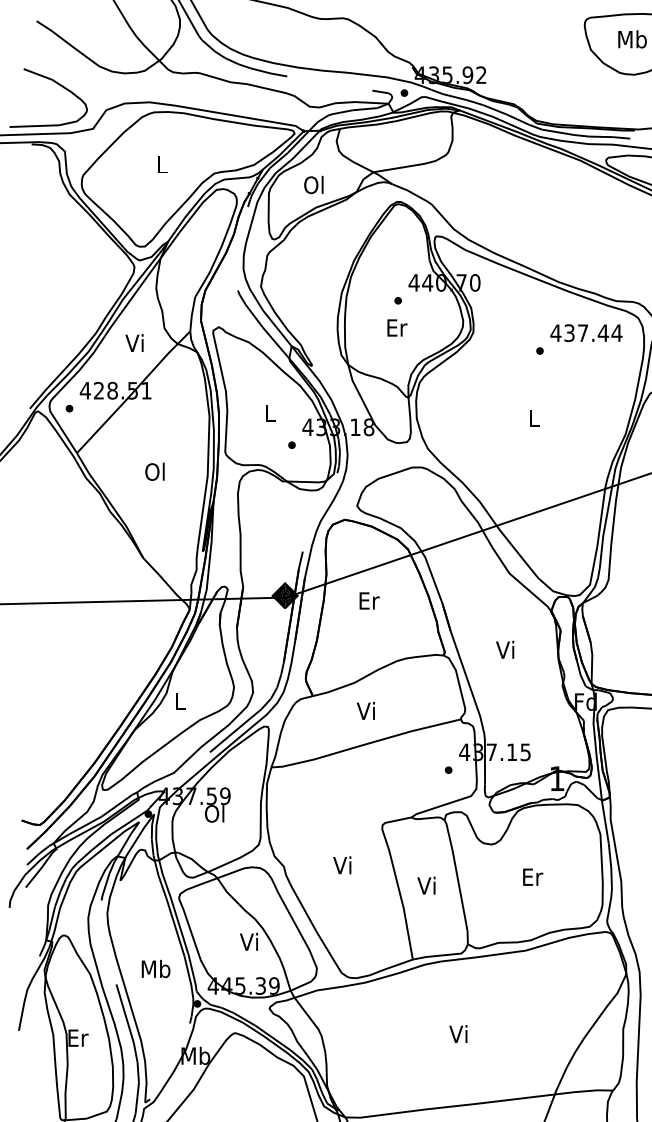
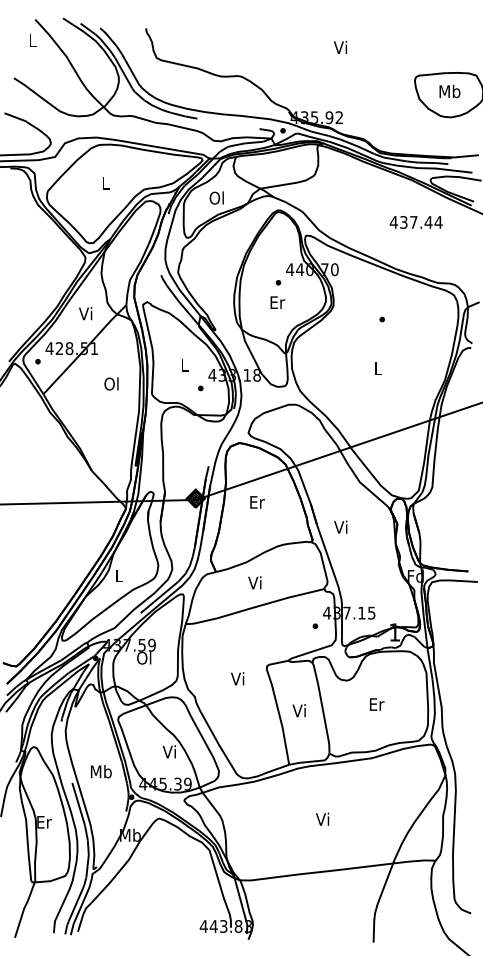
text: (585, 333) -> (415, 222), moved
text: (154, 471) -> (111, 383), moved
text: (504, 648) -> (340, 526), moved
text: (342, 864) -> (237, 678), moved

